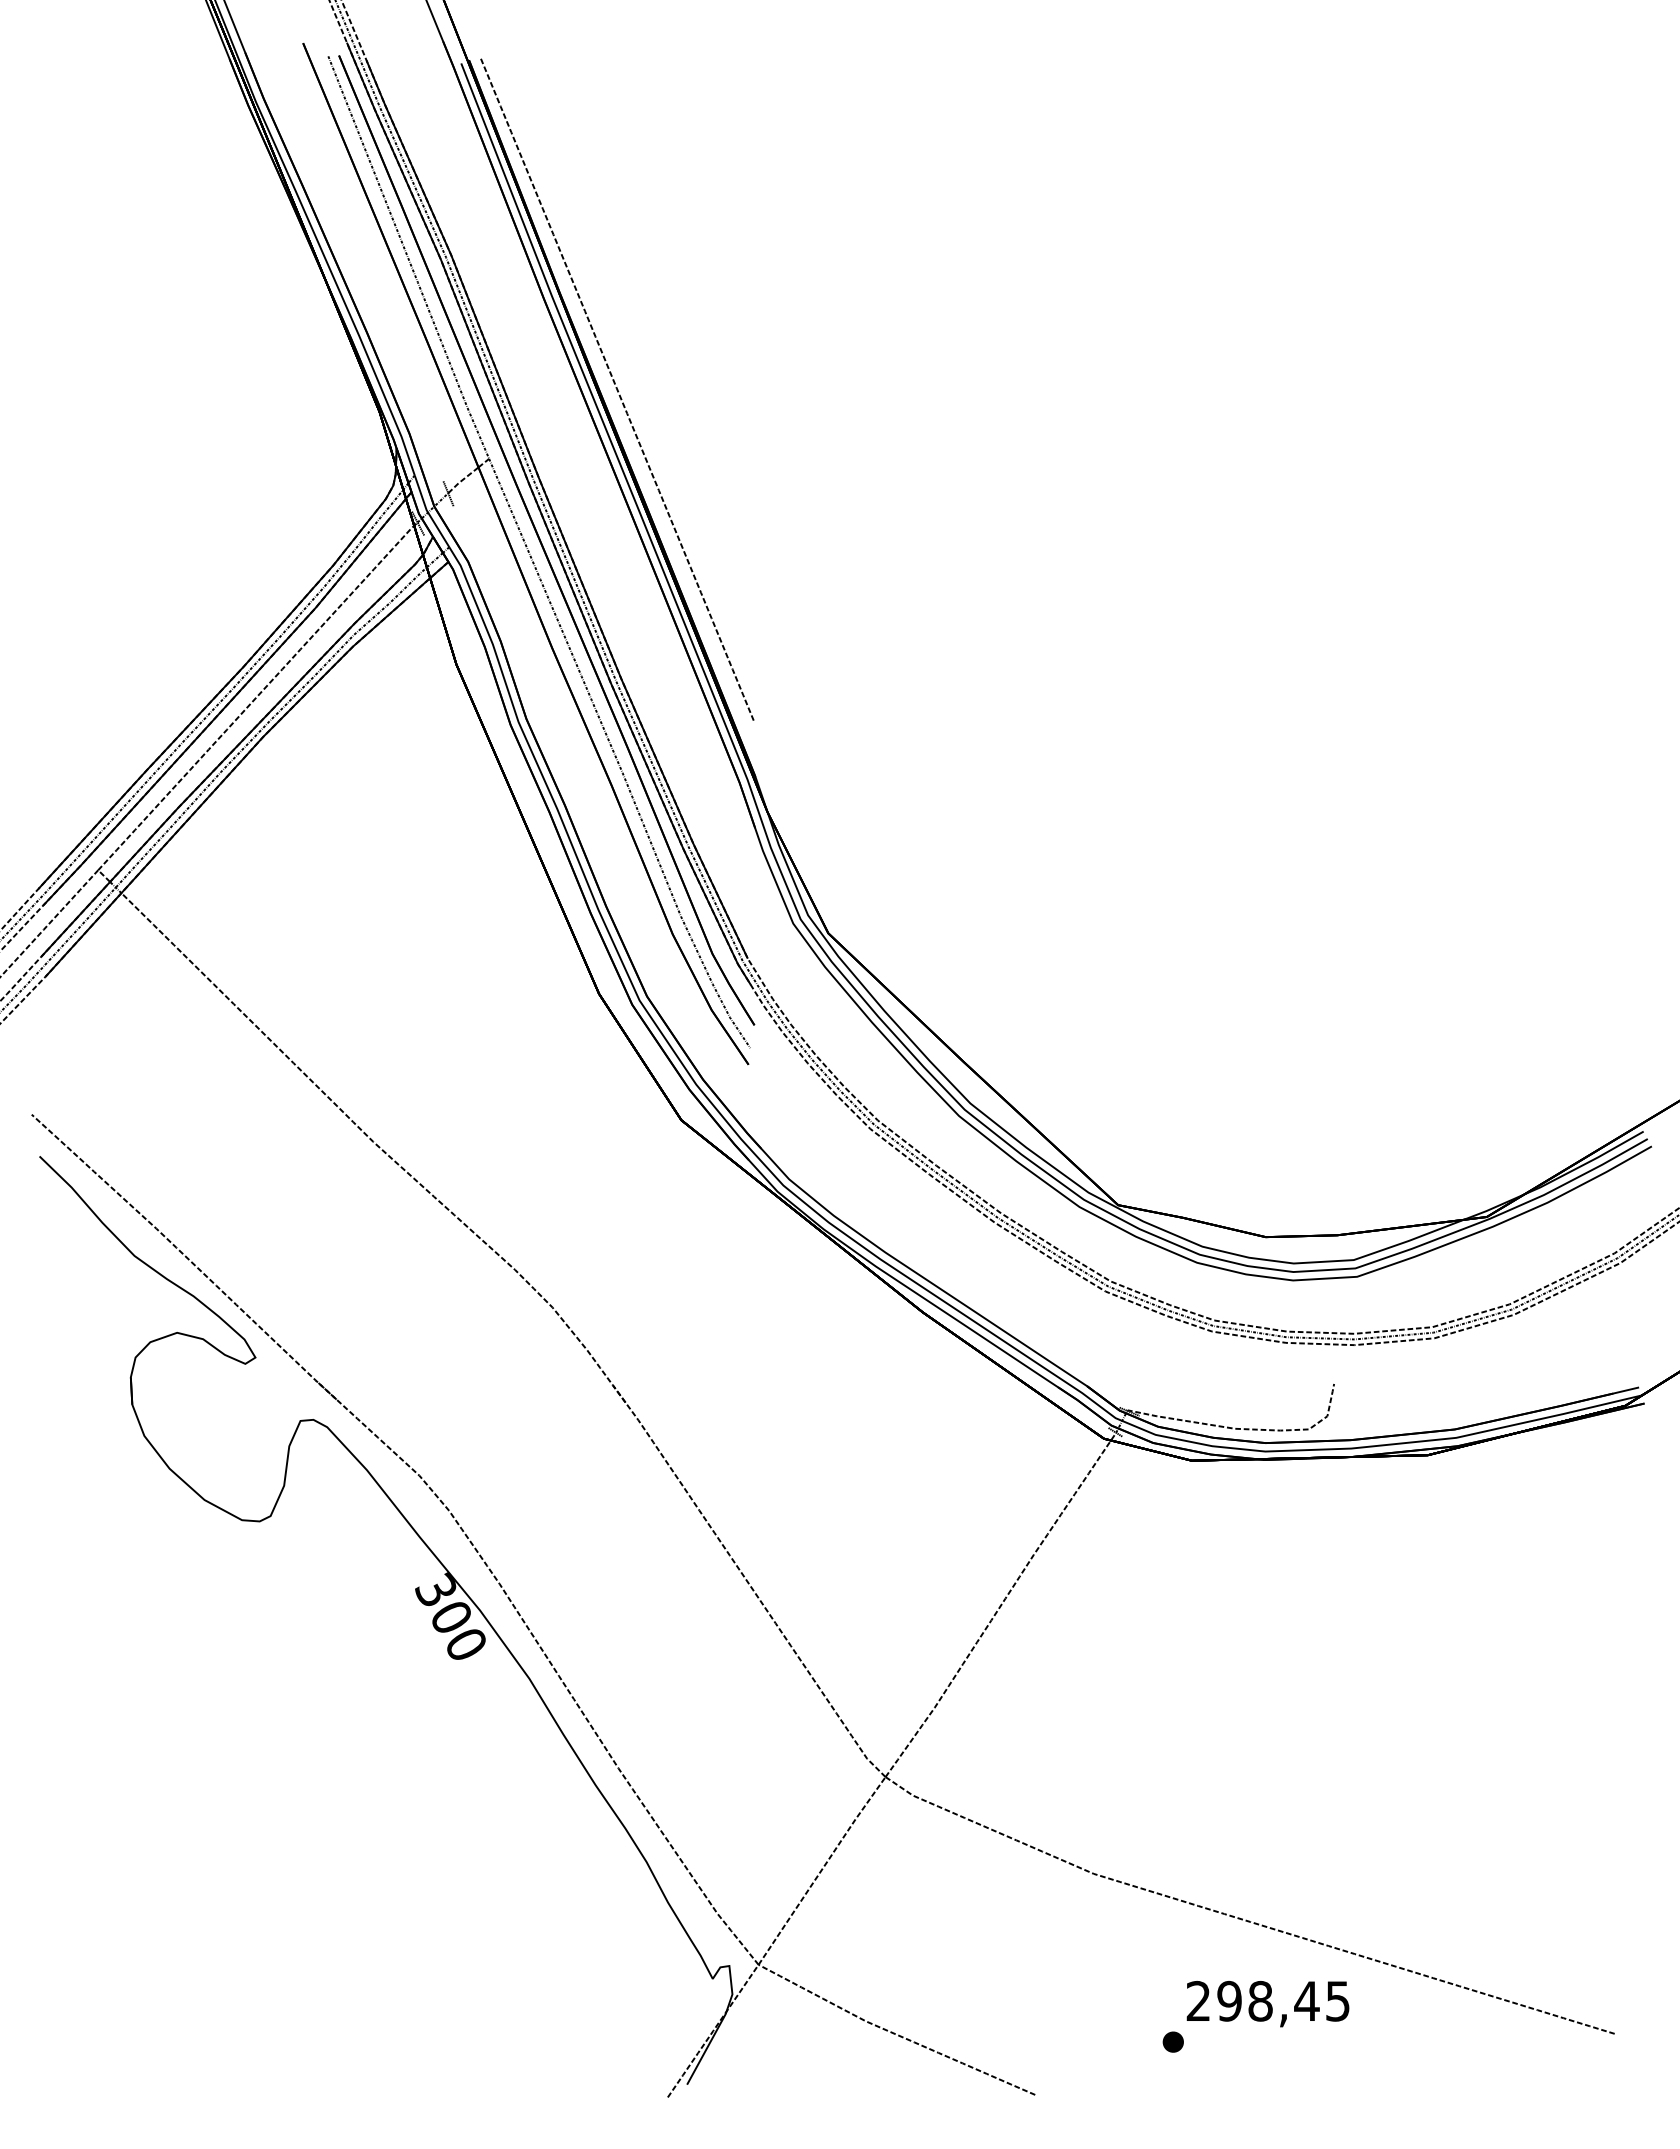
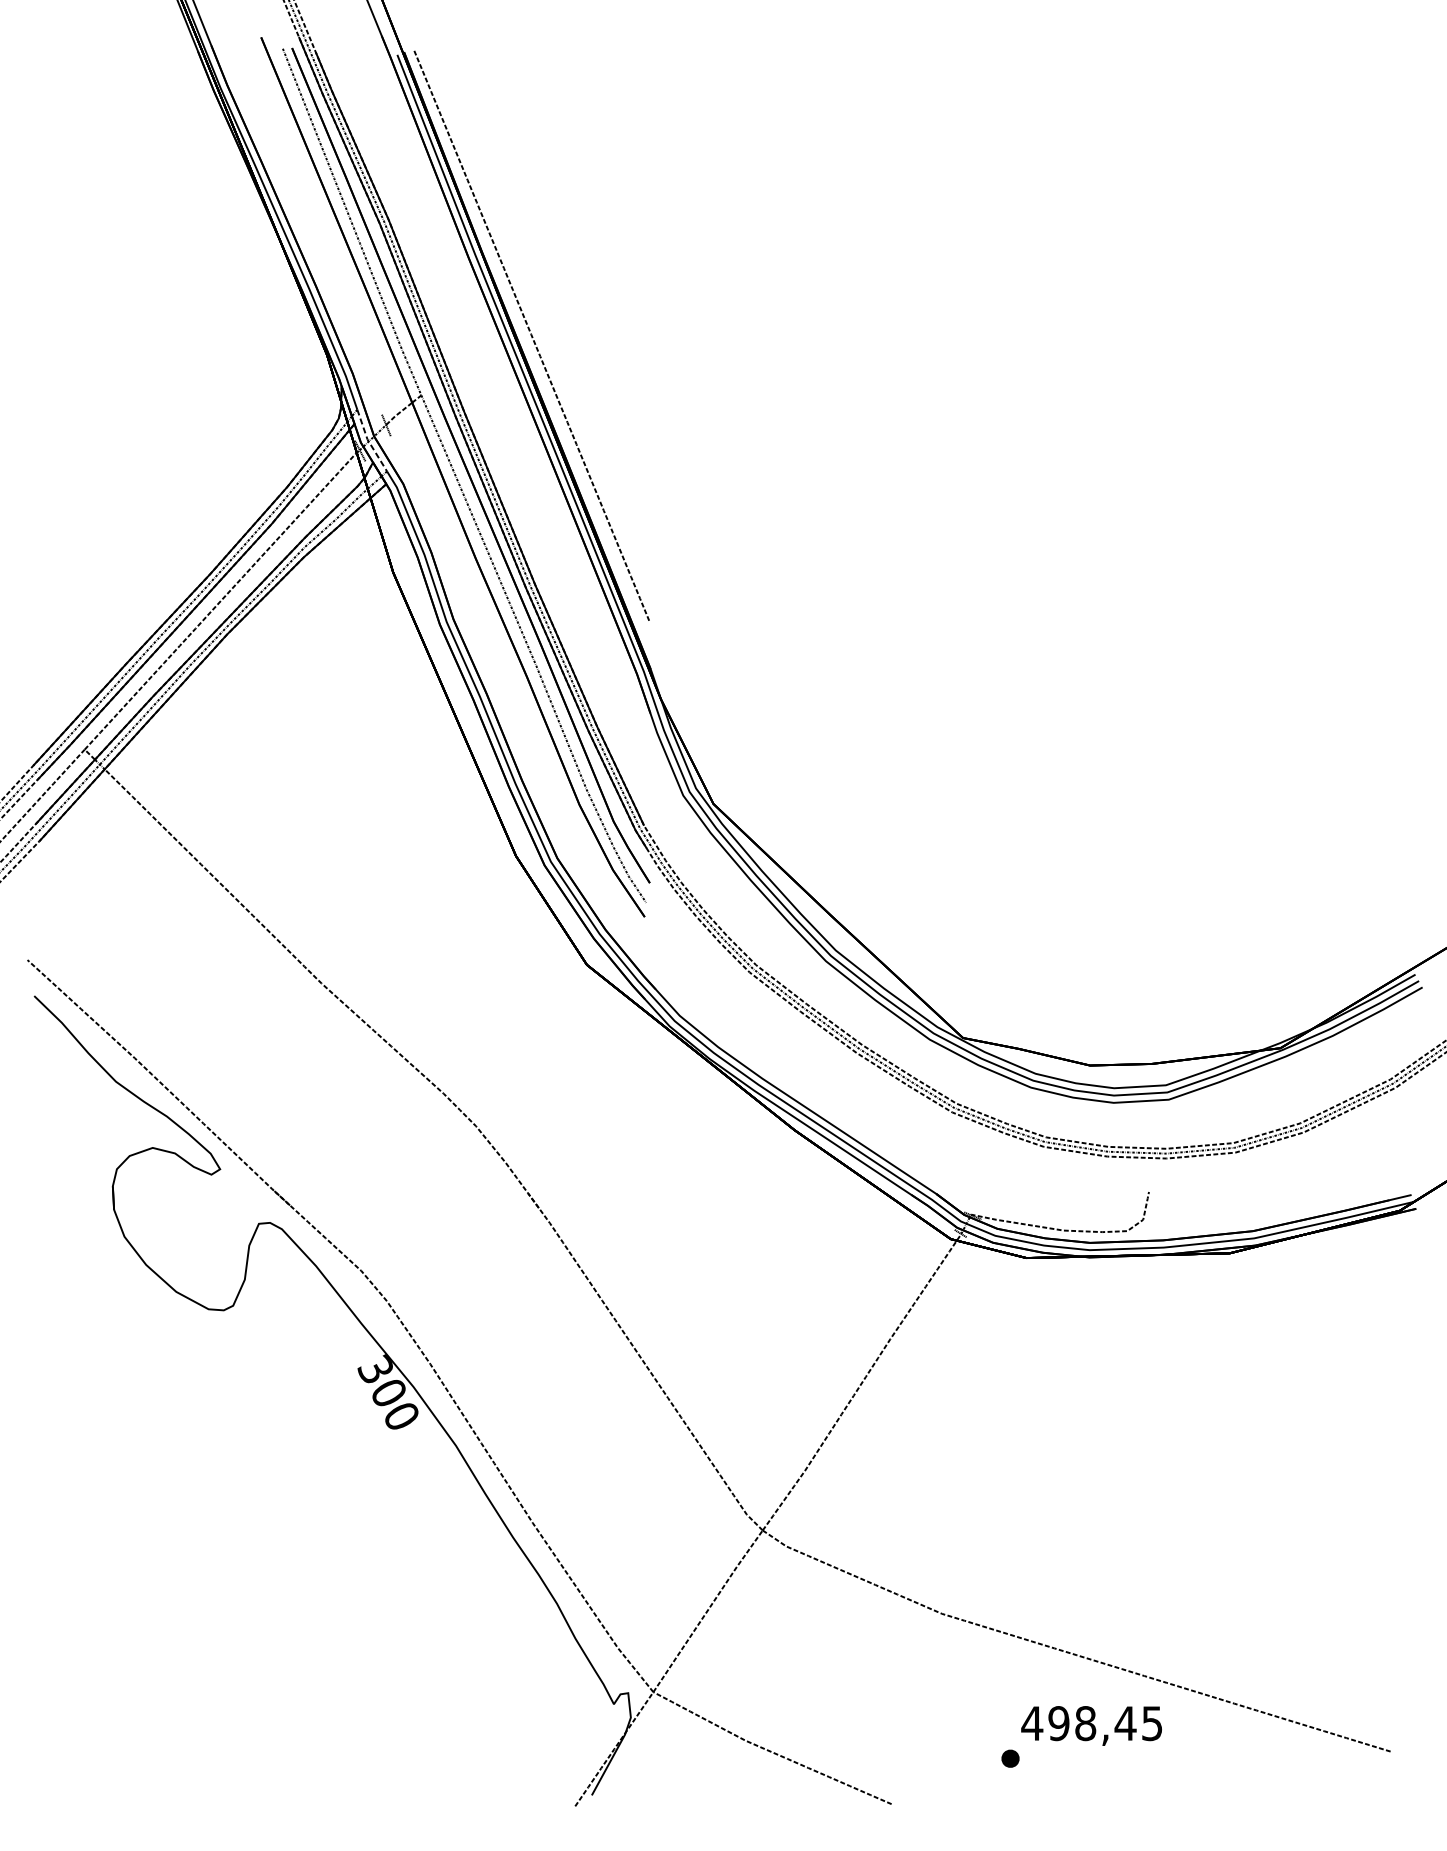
line: (428, 512) -> (369, 441), solid -> dashed
text: (1198, 2000) -> (1032, 1722), 298,45 -> 498,45

